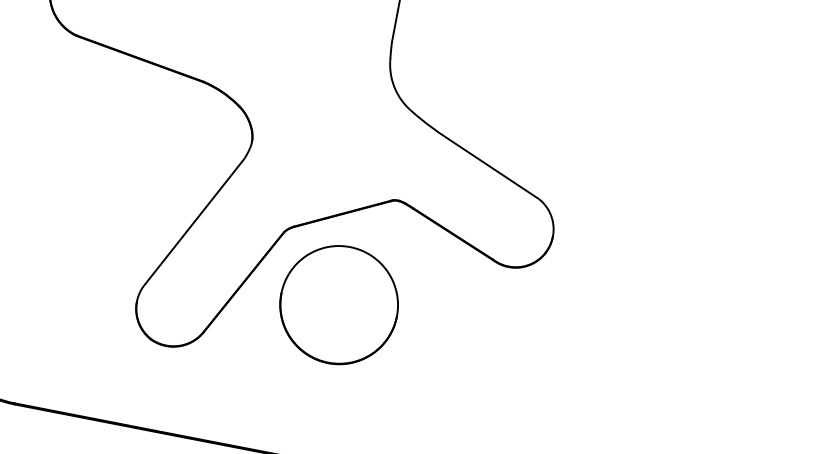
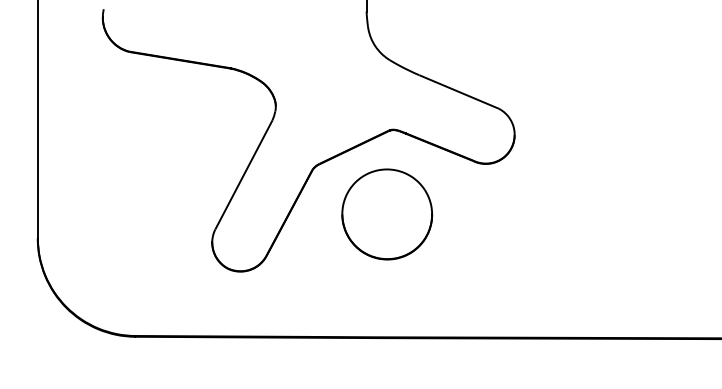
part: (339, 305) -> (387, 214), moved

